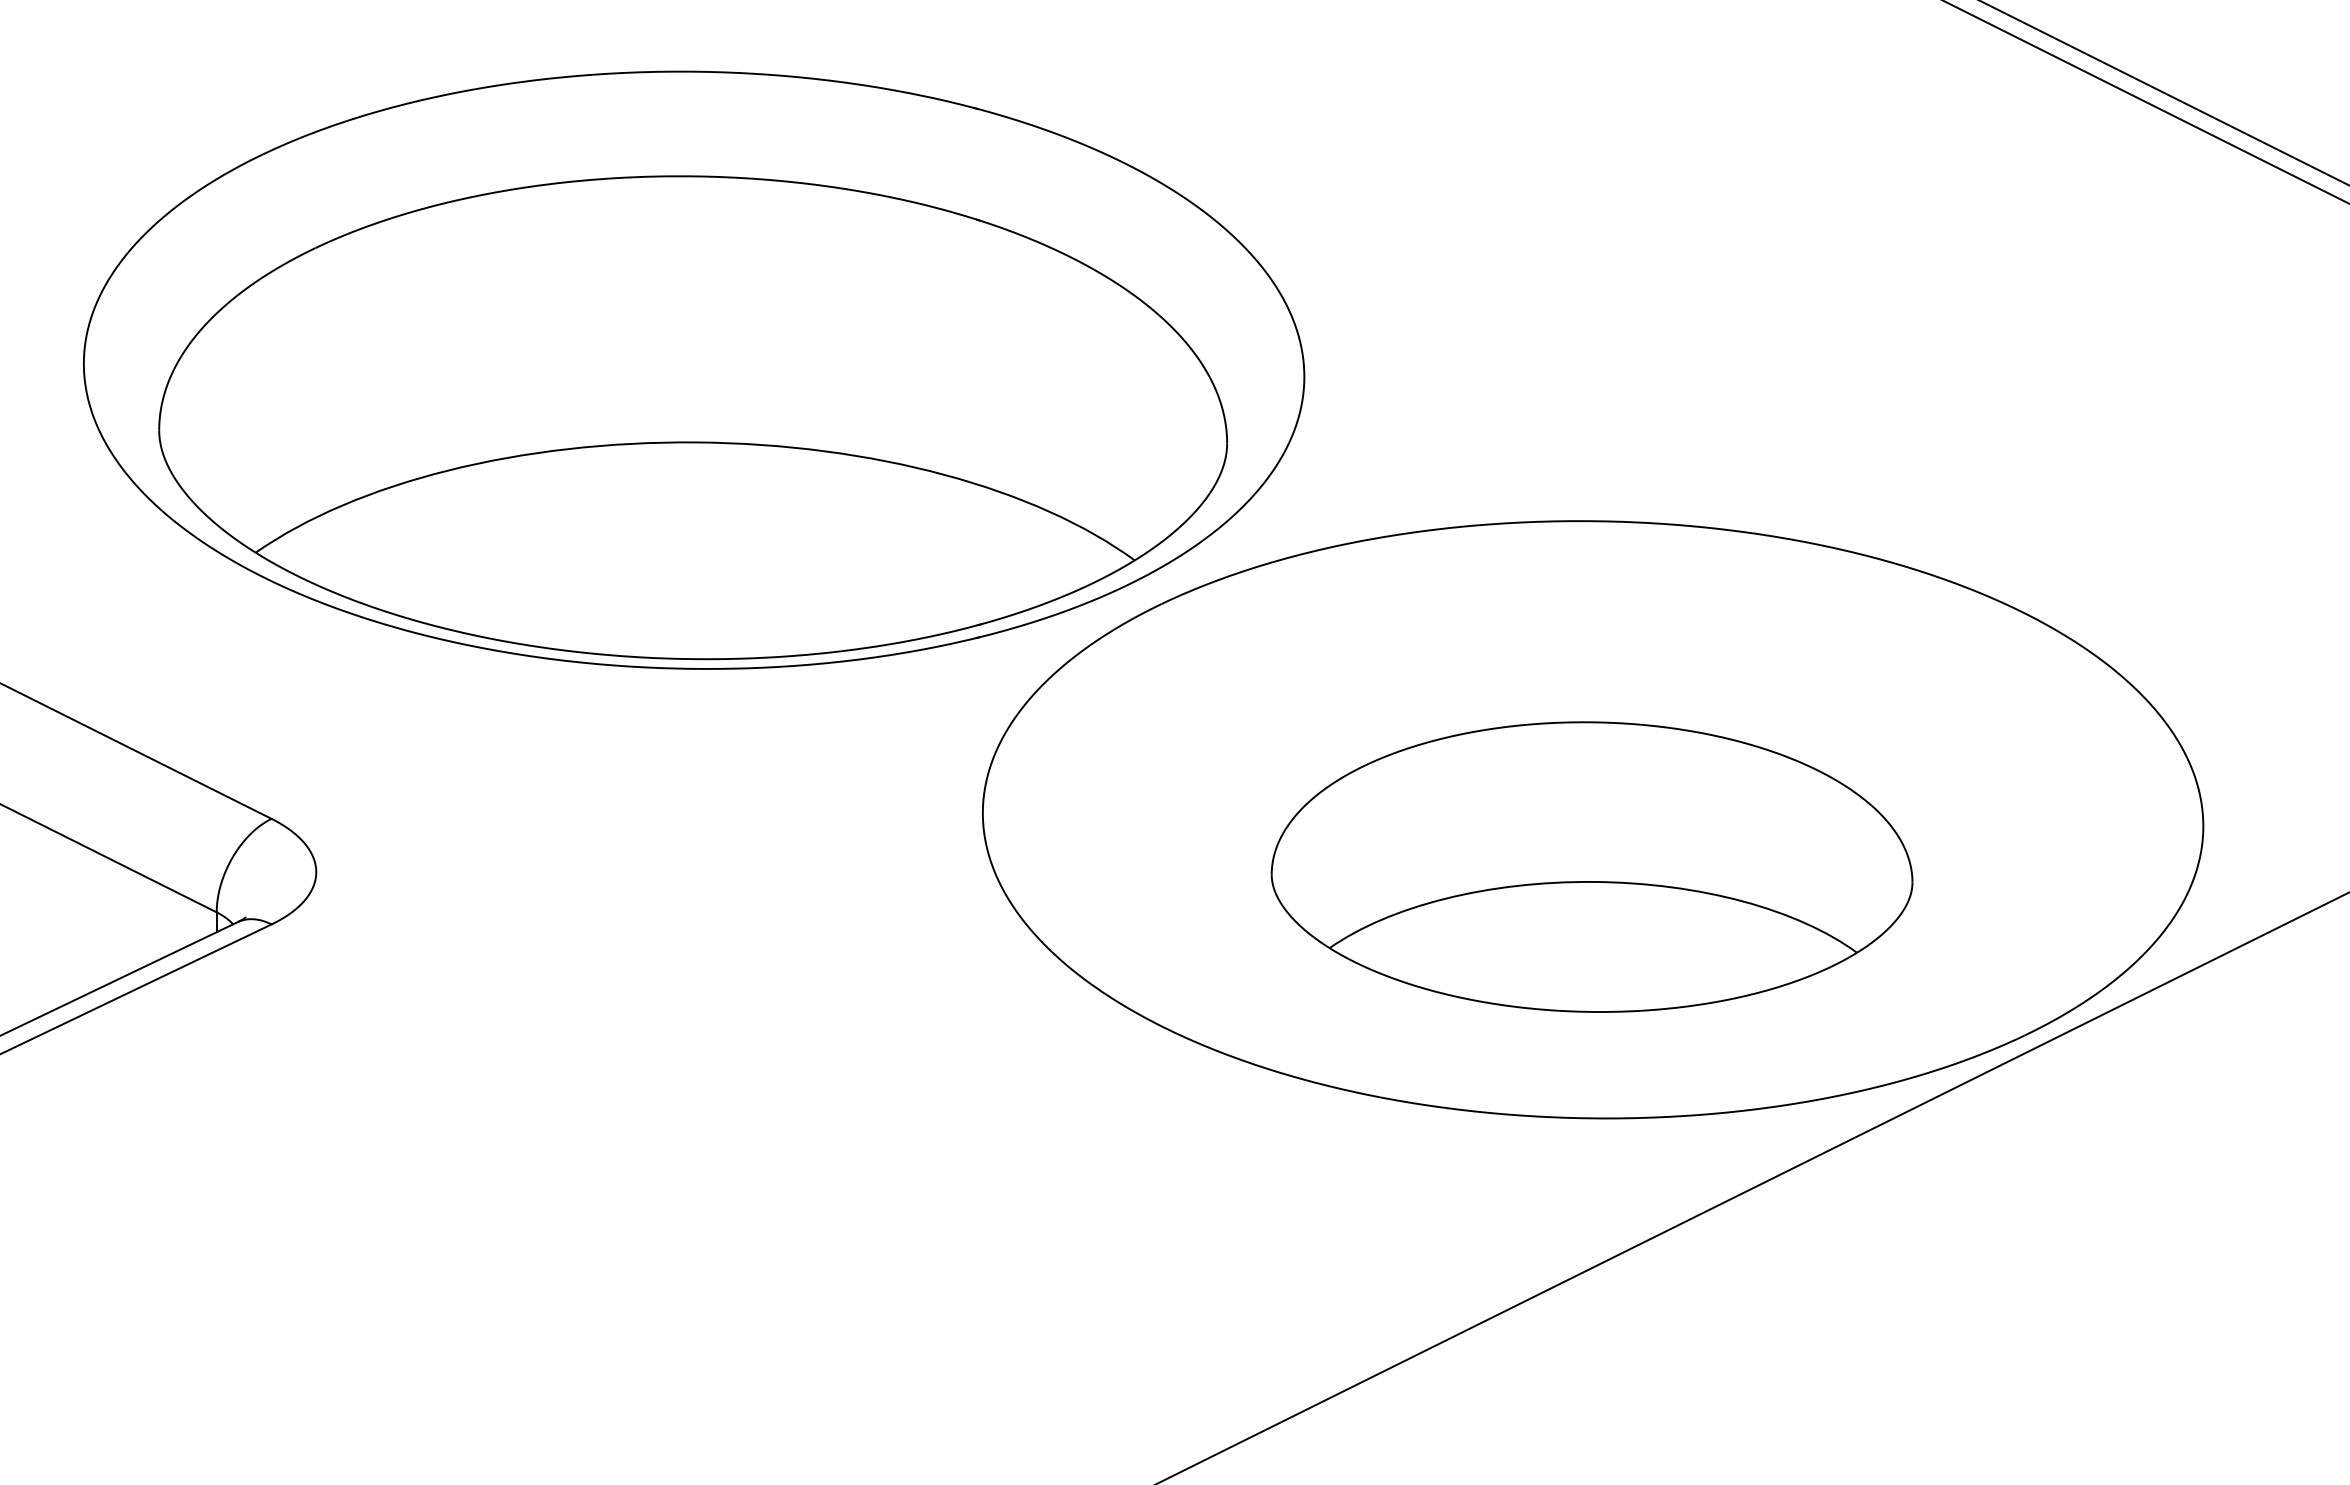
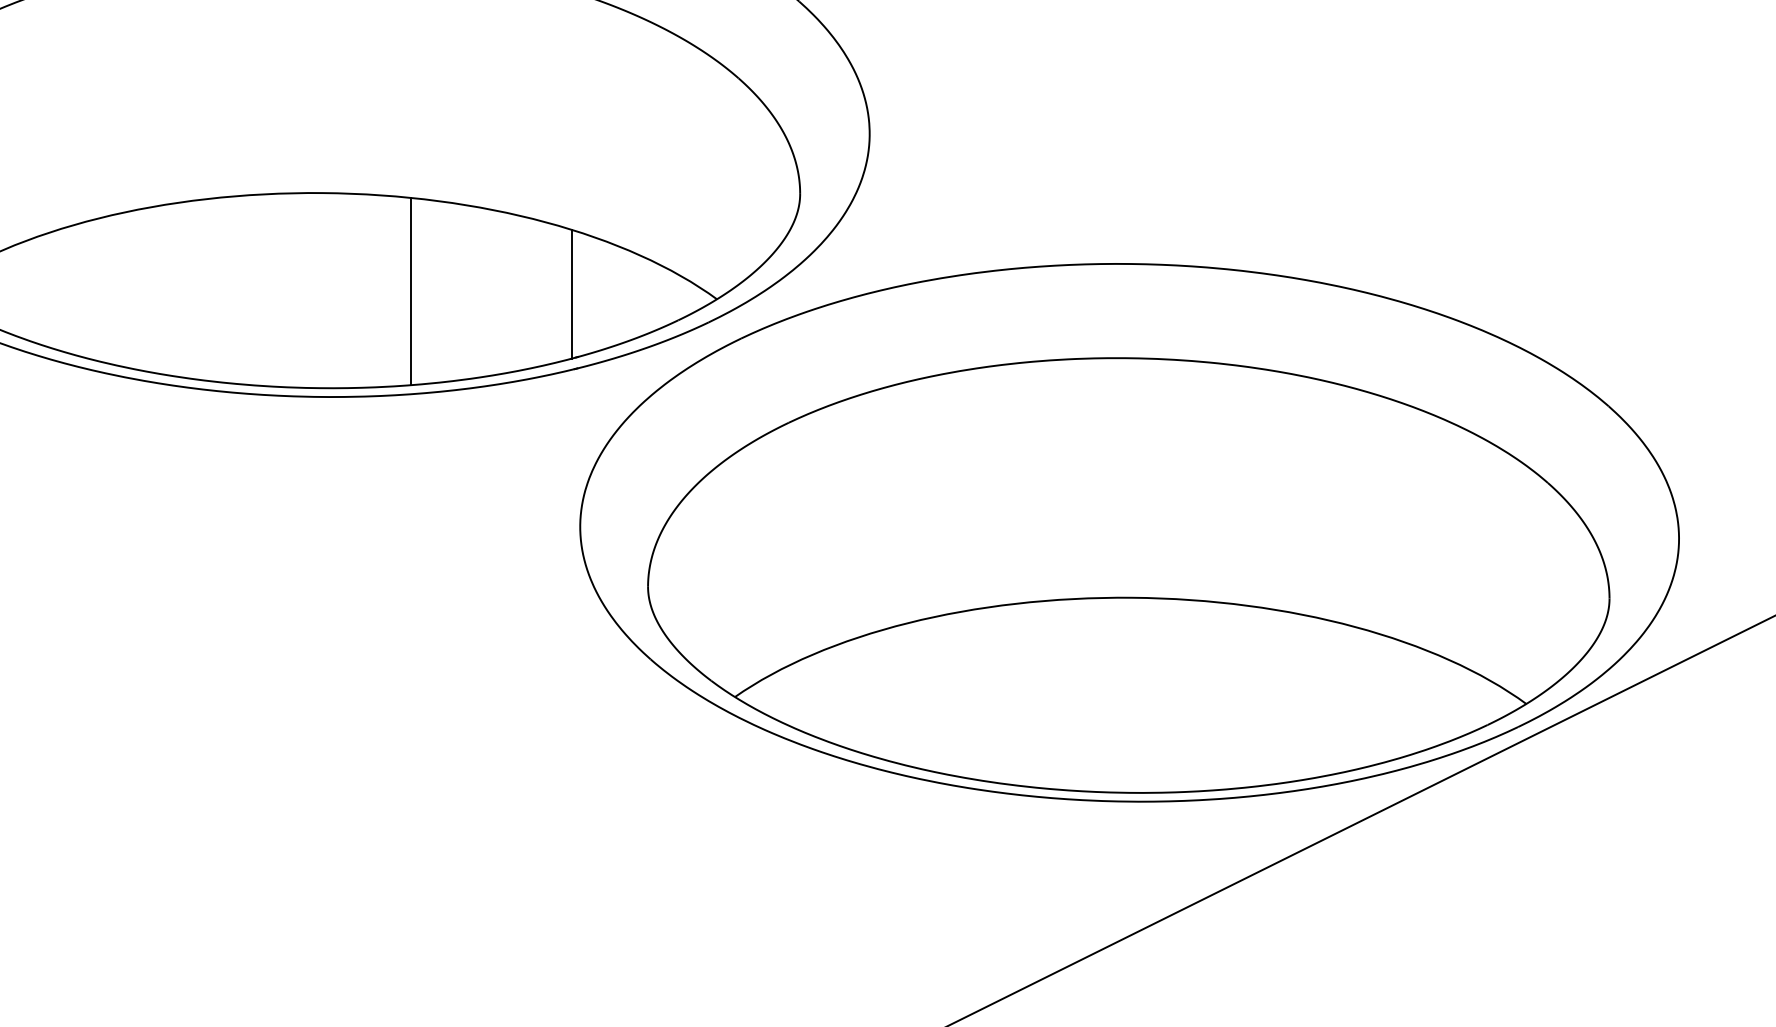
line: (794, 551) -> (410, 291), added
line: (973, 554) -> (571, 293), added
part: (1591, 866) -> (1128, 574), size x1.67

